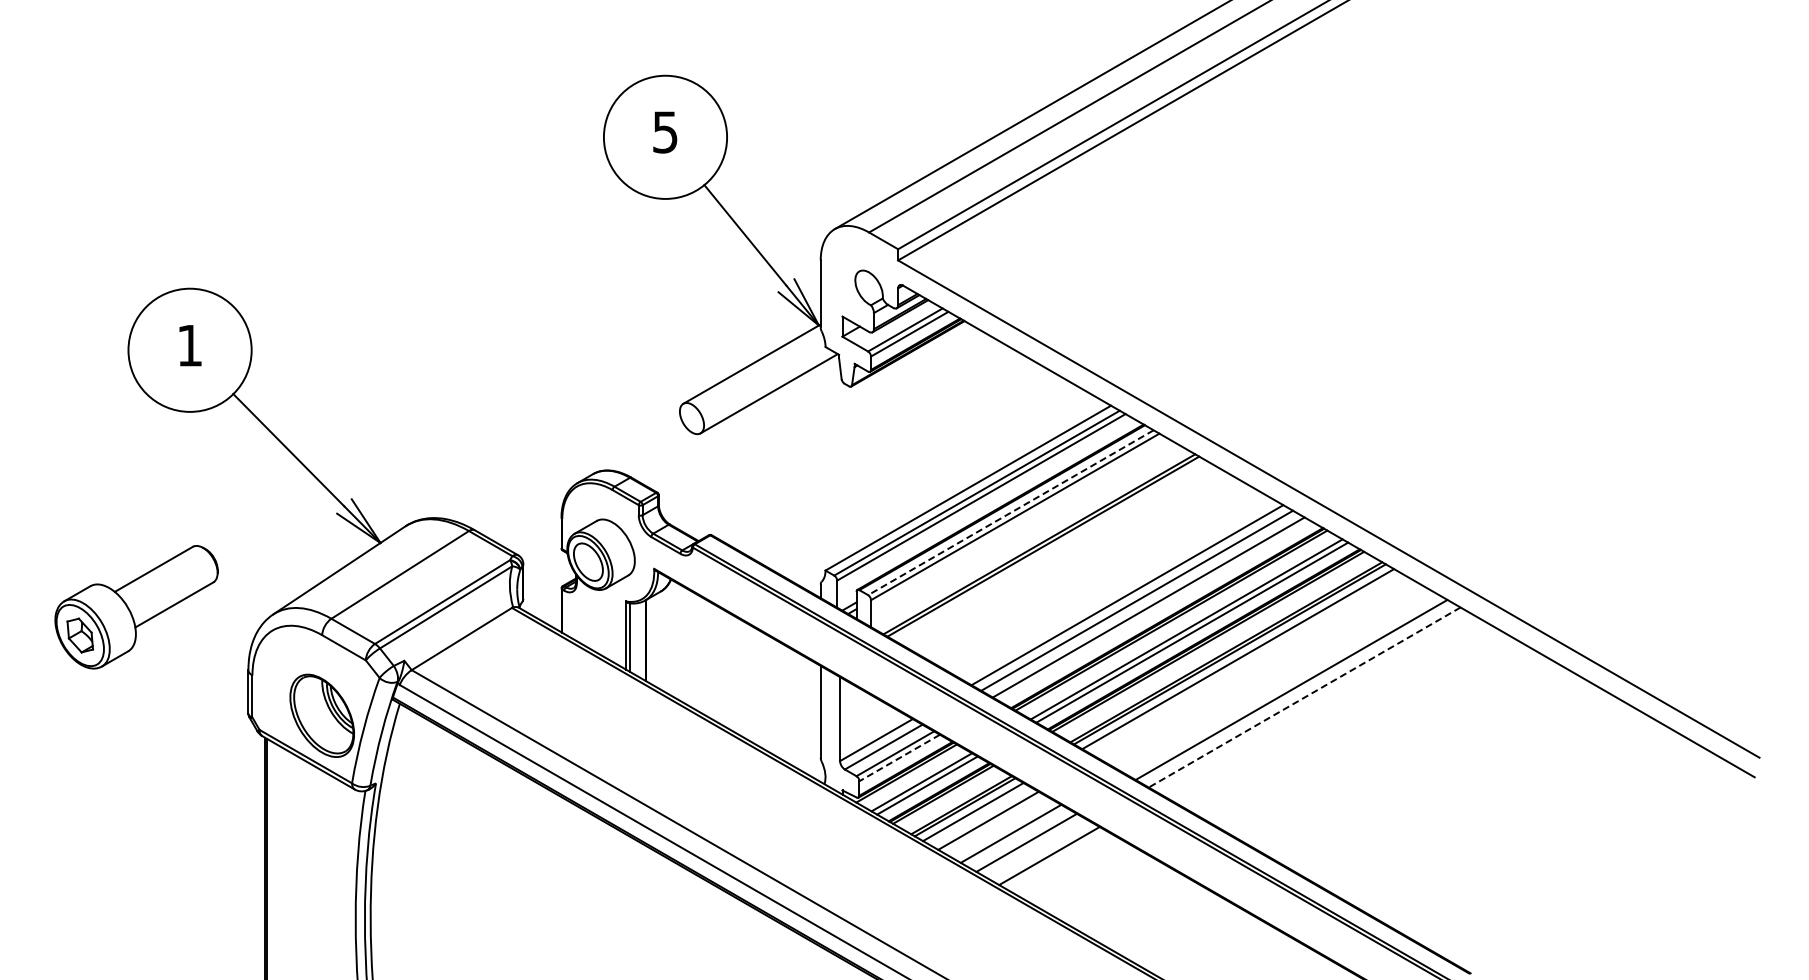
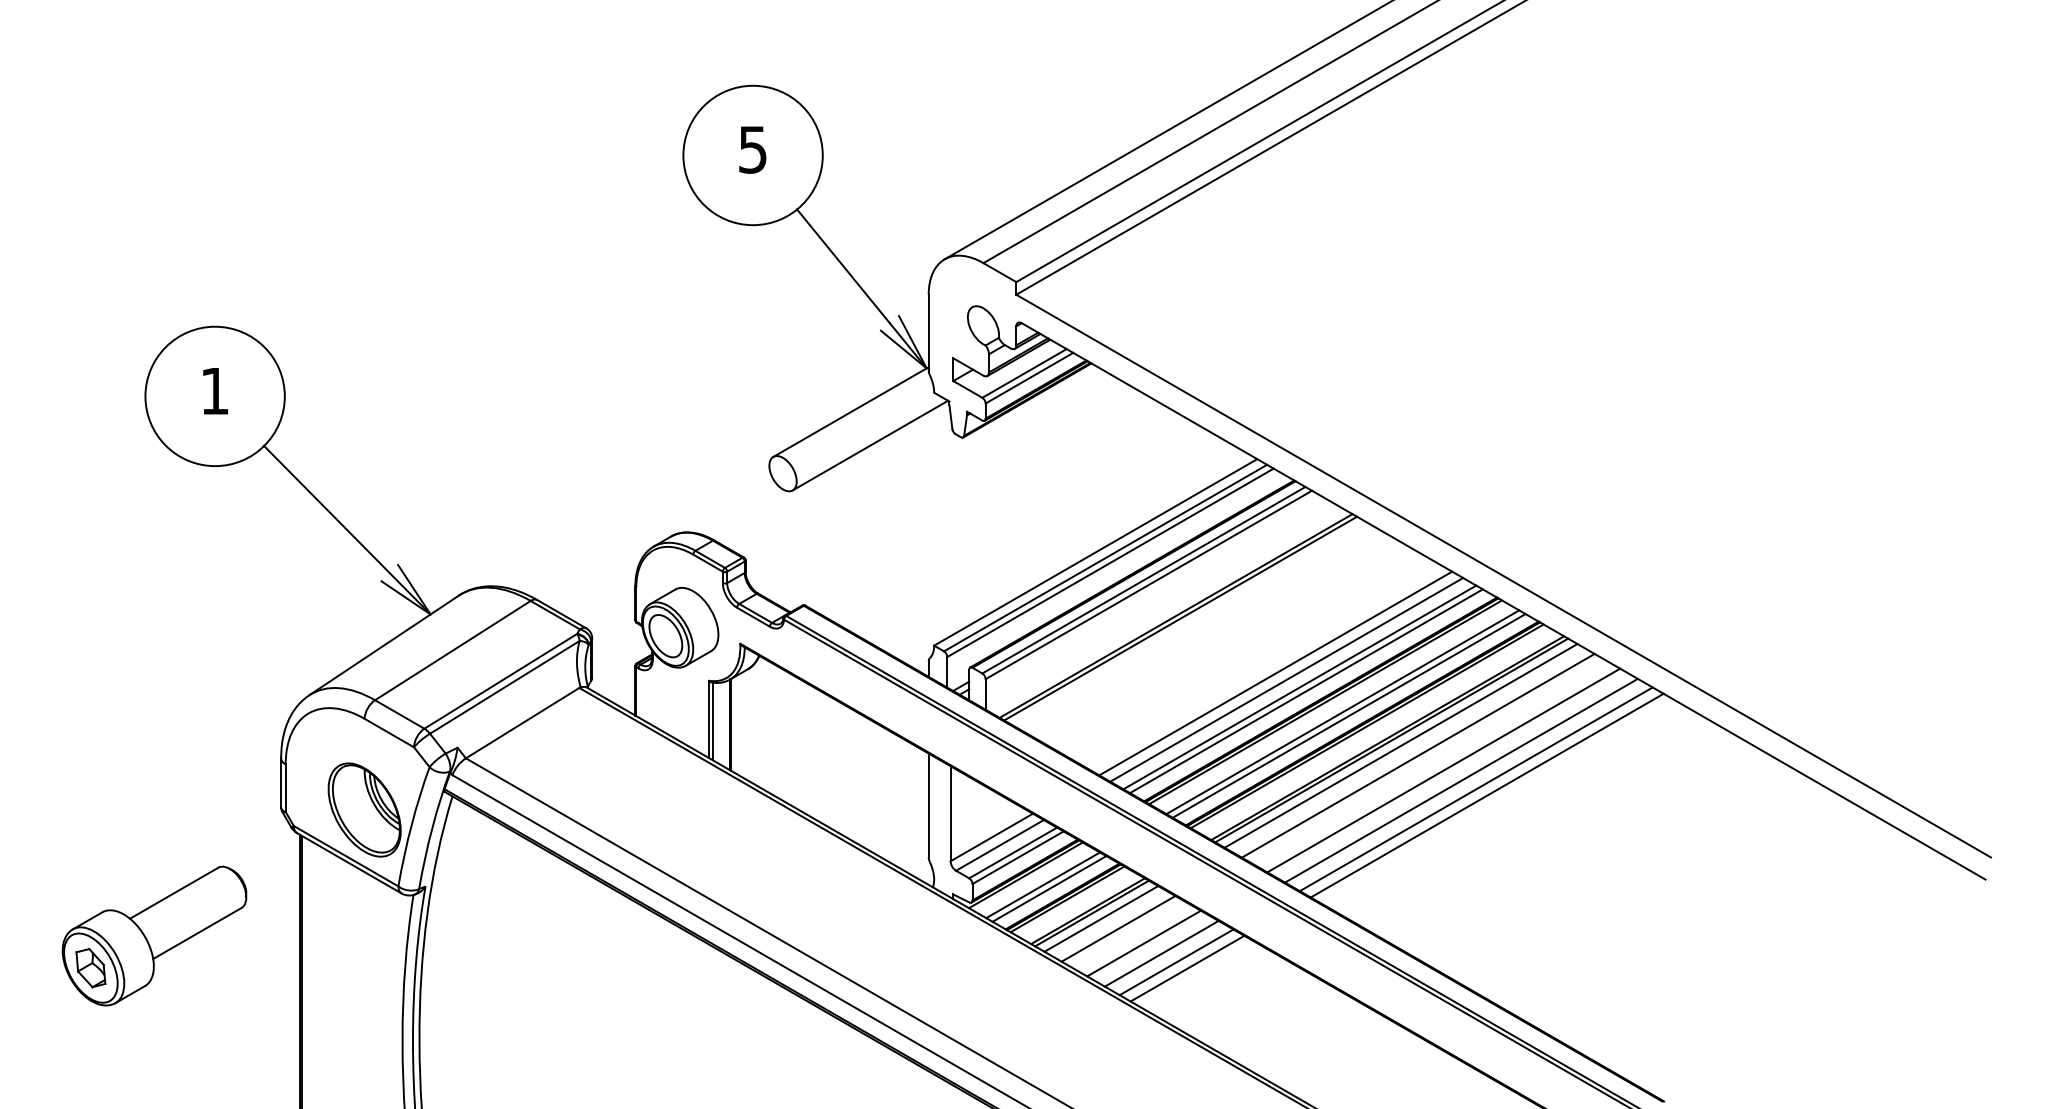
line: (1010, 512) -> (1143, 579), dashed -> solid
part: (136, 607) -> (154, 936), moved
line: (1154, 610) -> (1306, 690), added
line: (1253, 667) -> (1418, 755), added
line: (1275, 680) -> (1443, 770), added
line: (1304, 697) -> (1476, 789), dashed -> solid
line: (1314, 703) -> (1487, 796), added
line: (899, 758) -> (1017, 858), dashed -> solid
line: (1039, 850) -> (1176, 962), added

